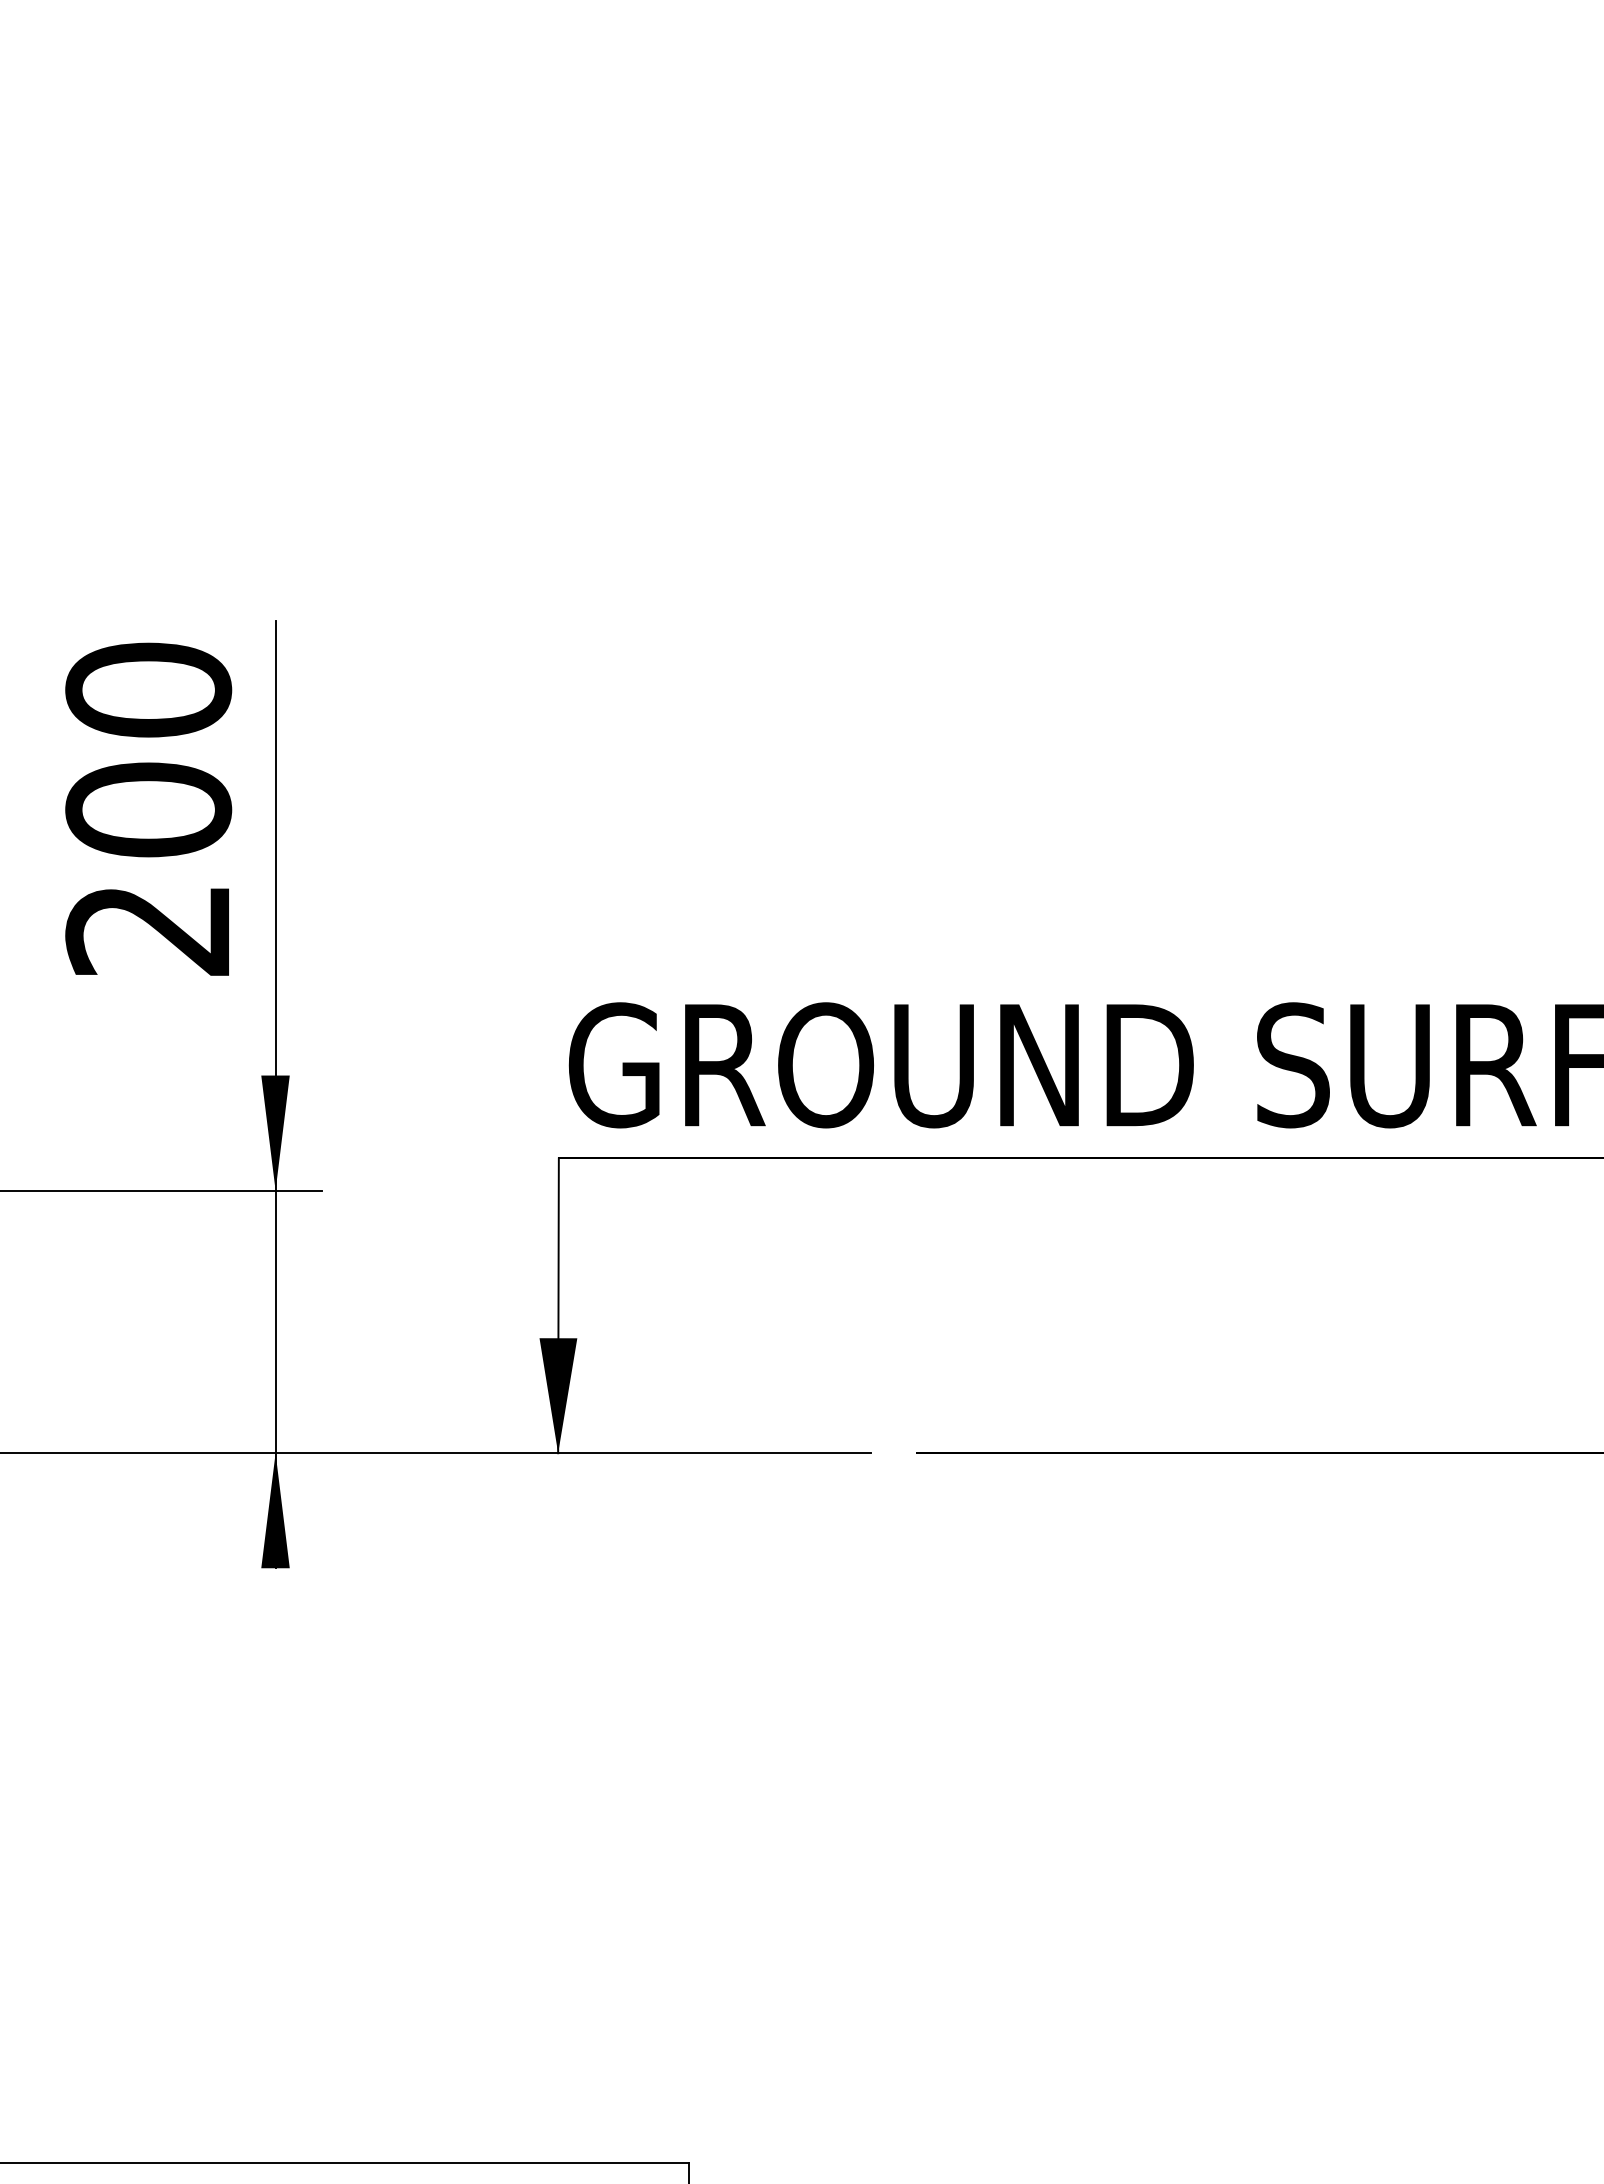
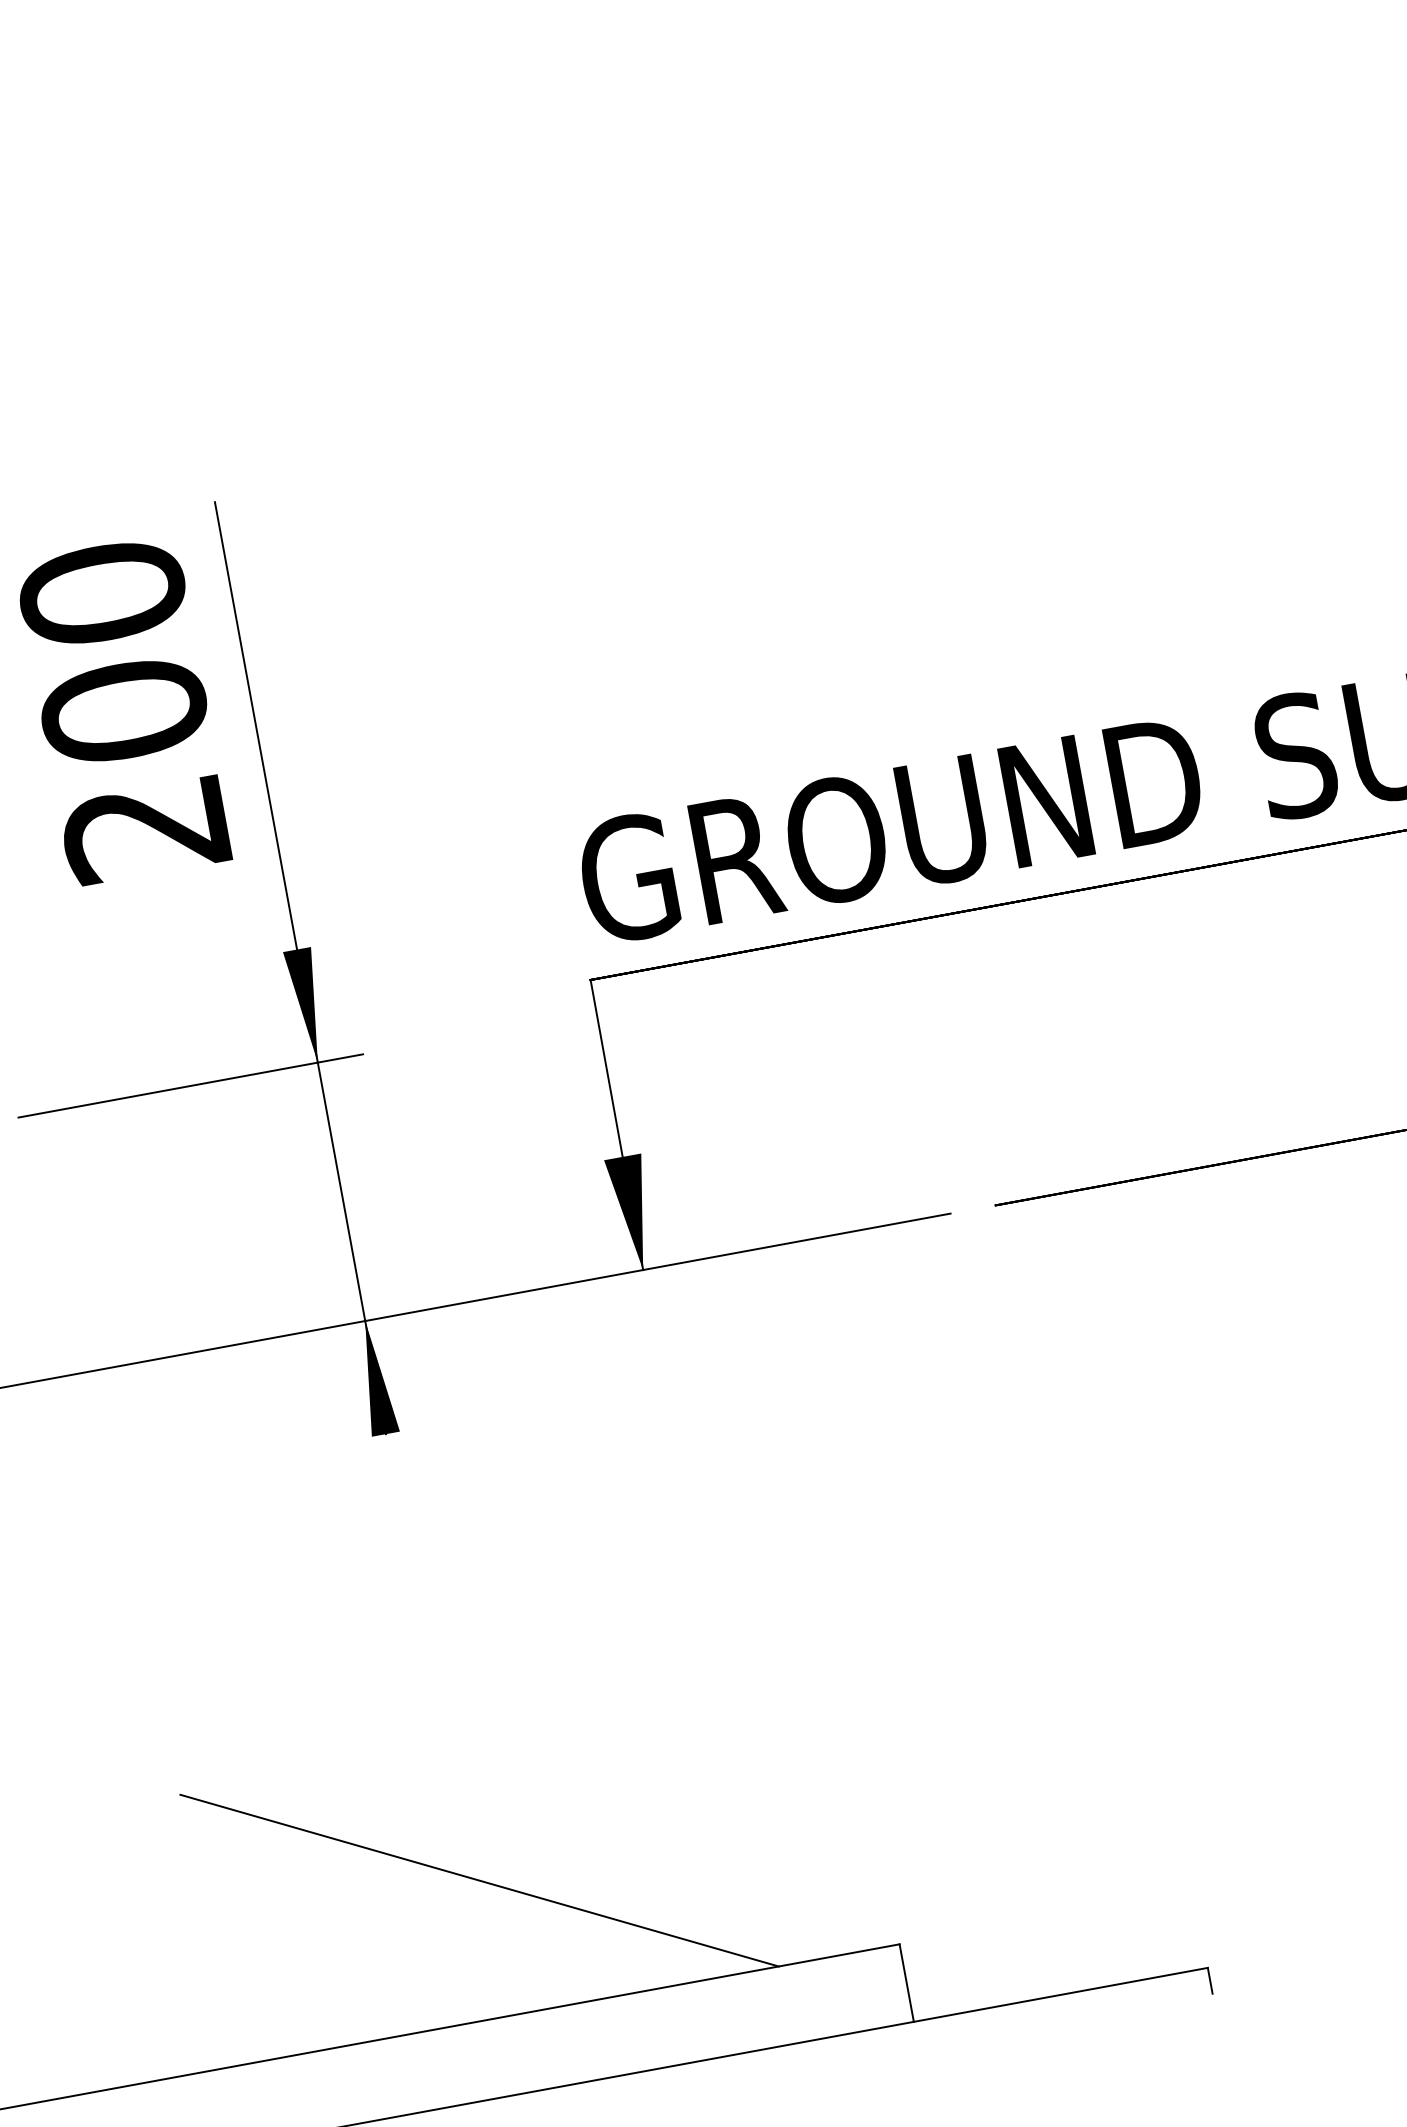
line: (286, 2023) -> (478, 1879), added

